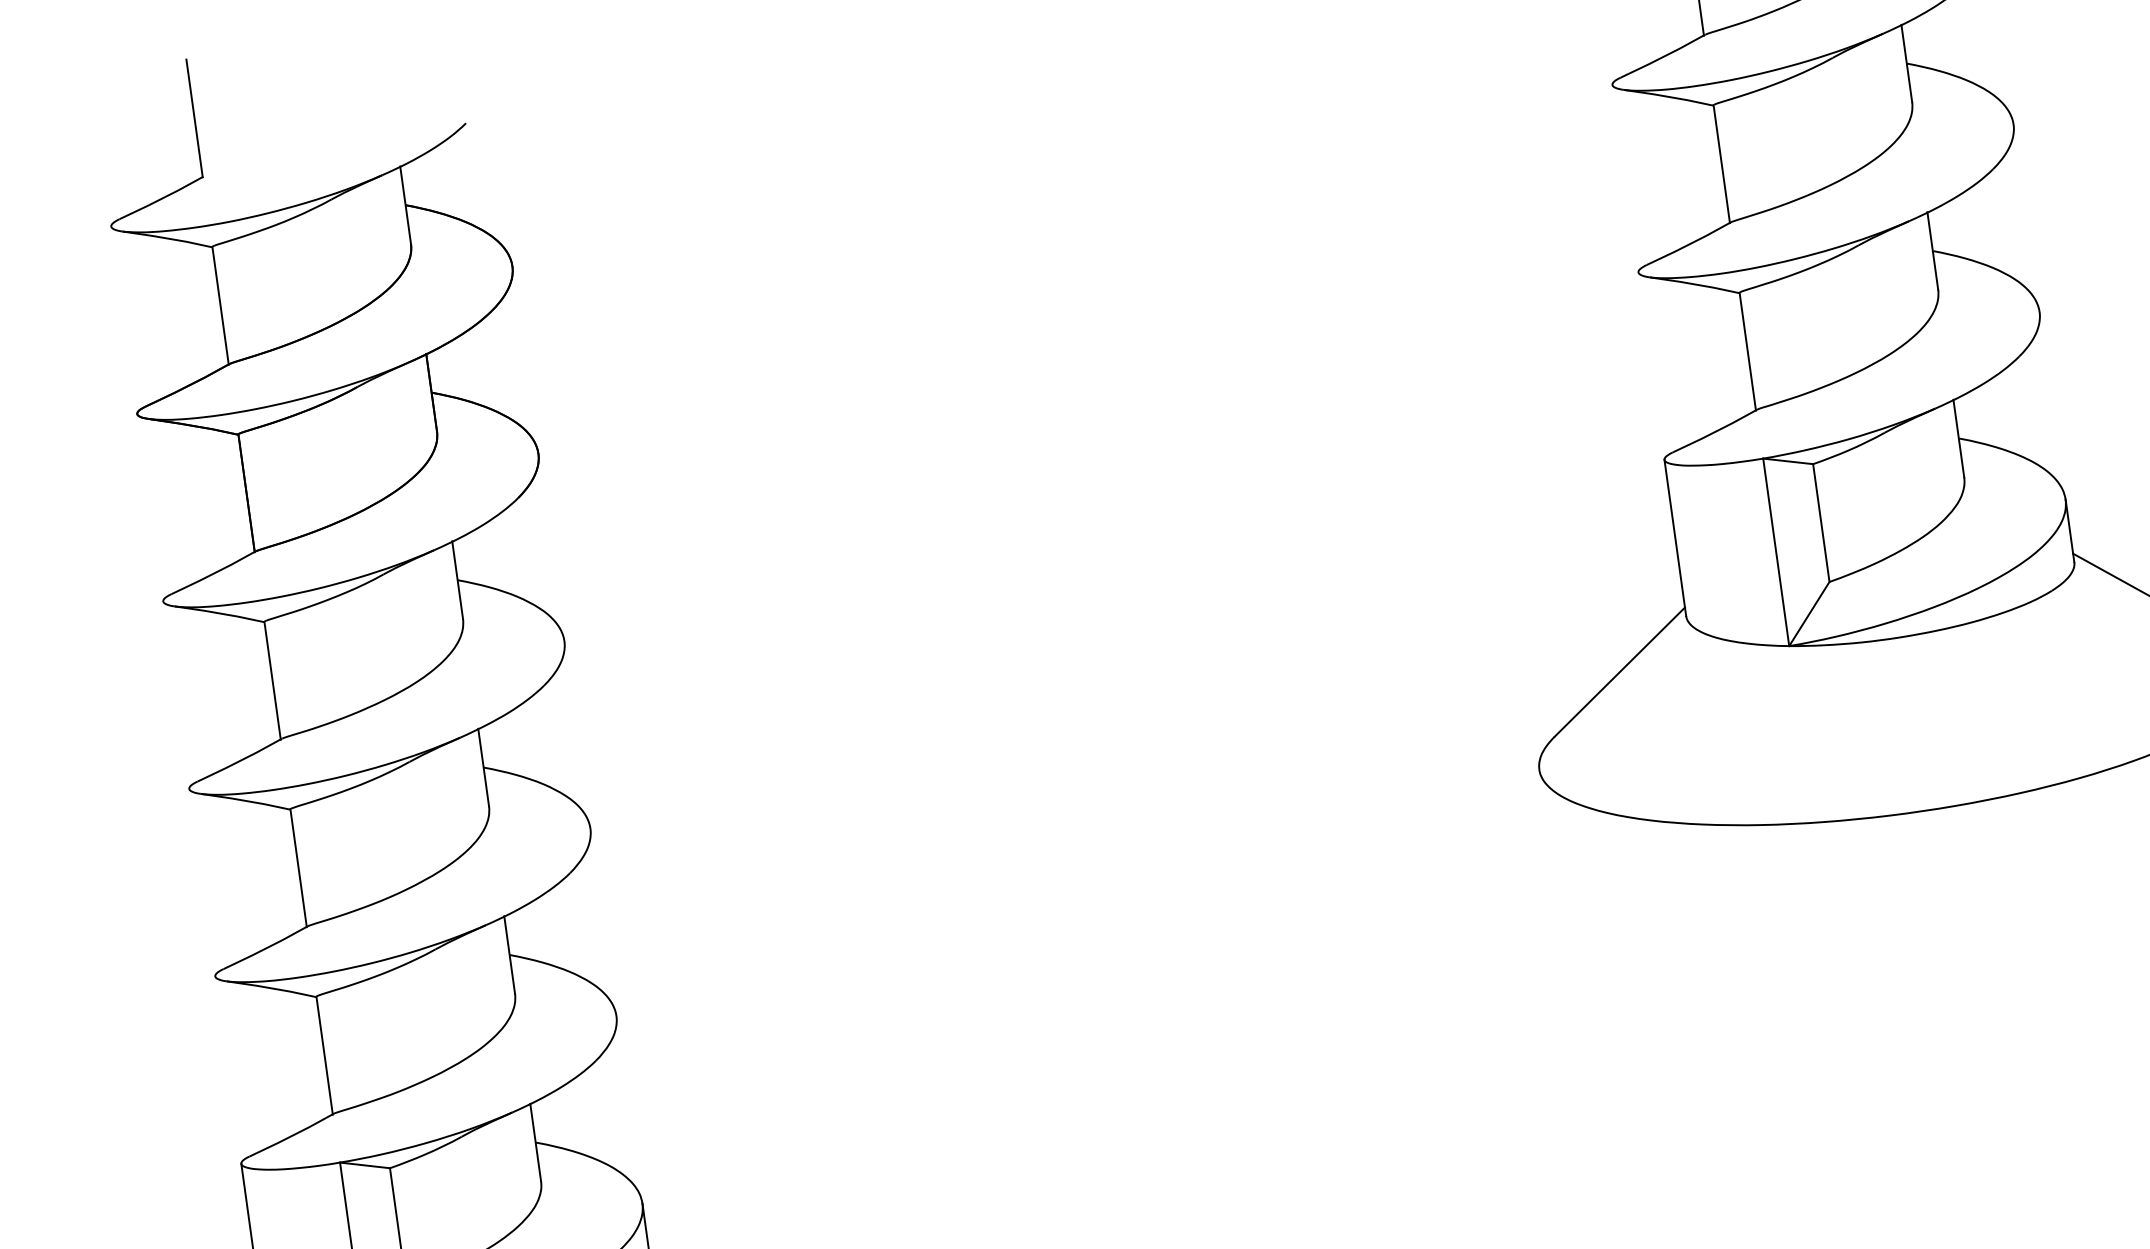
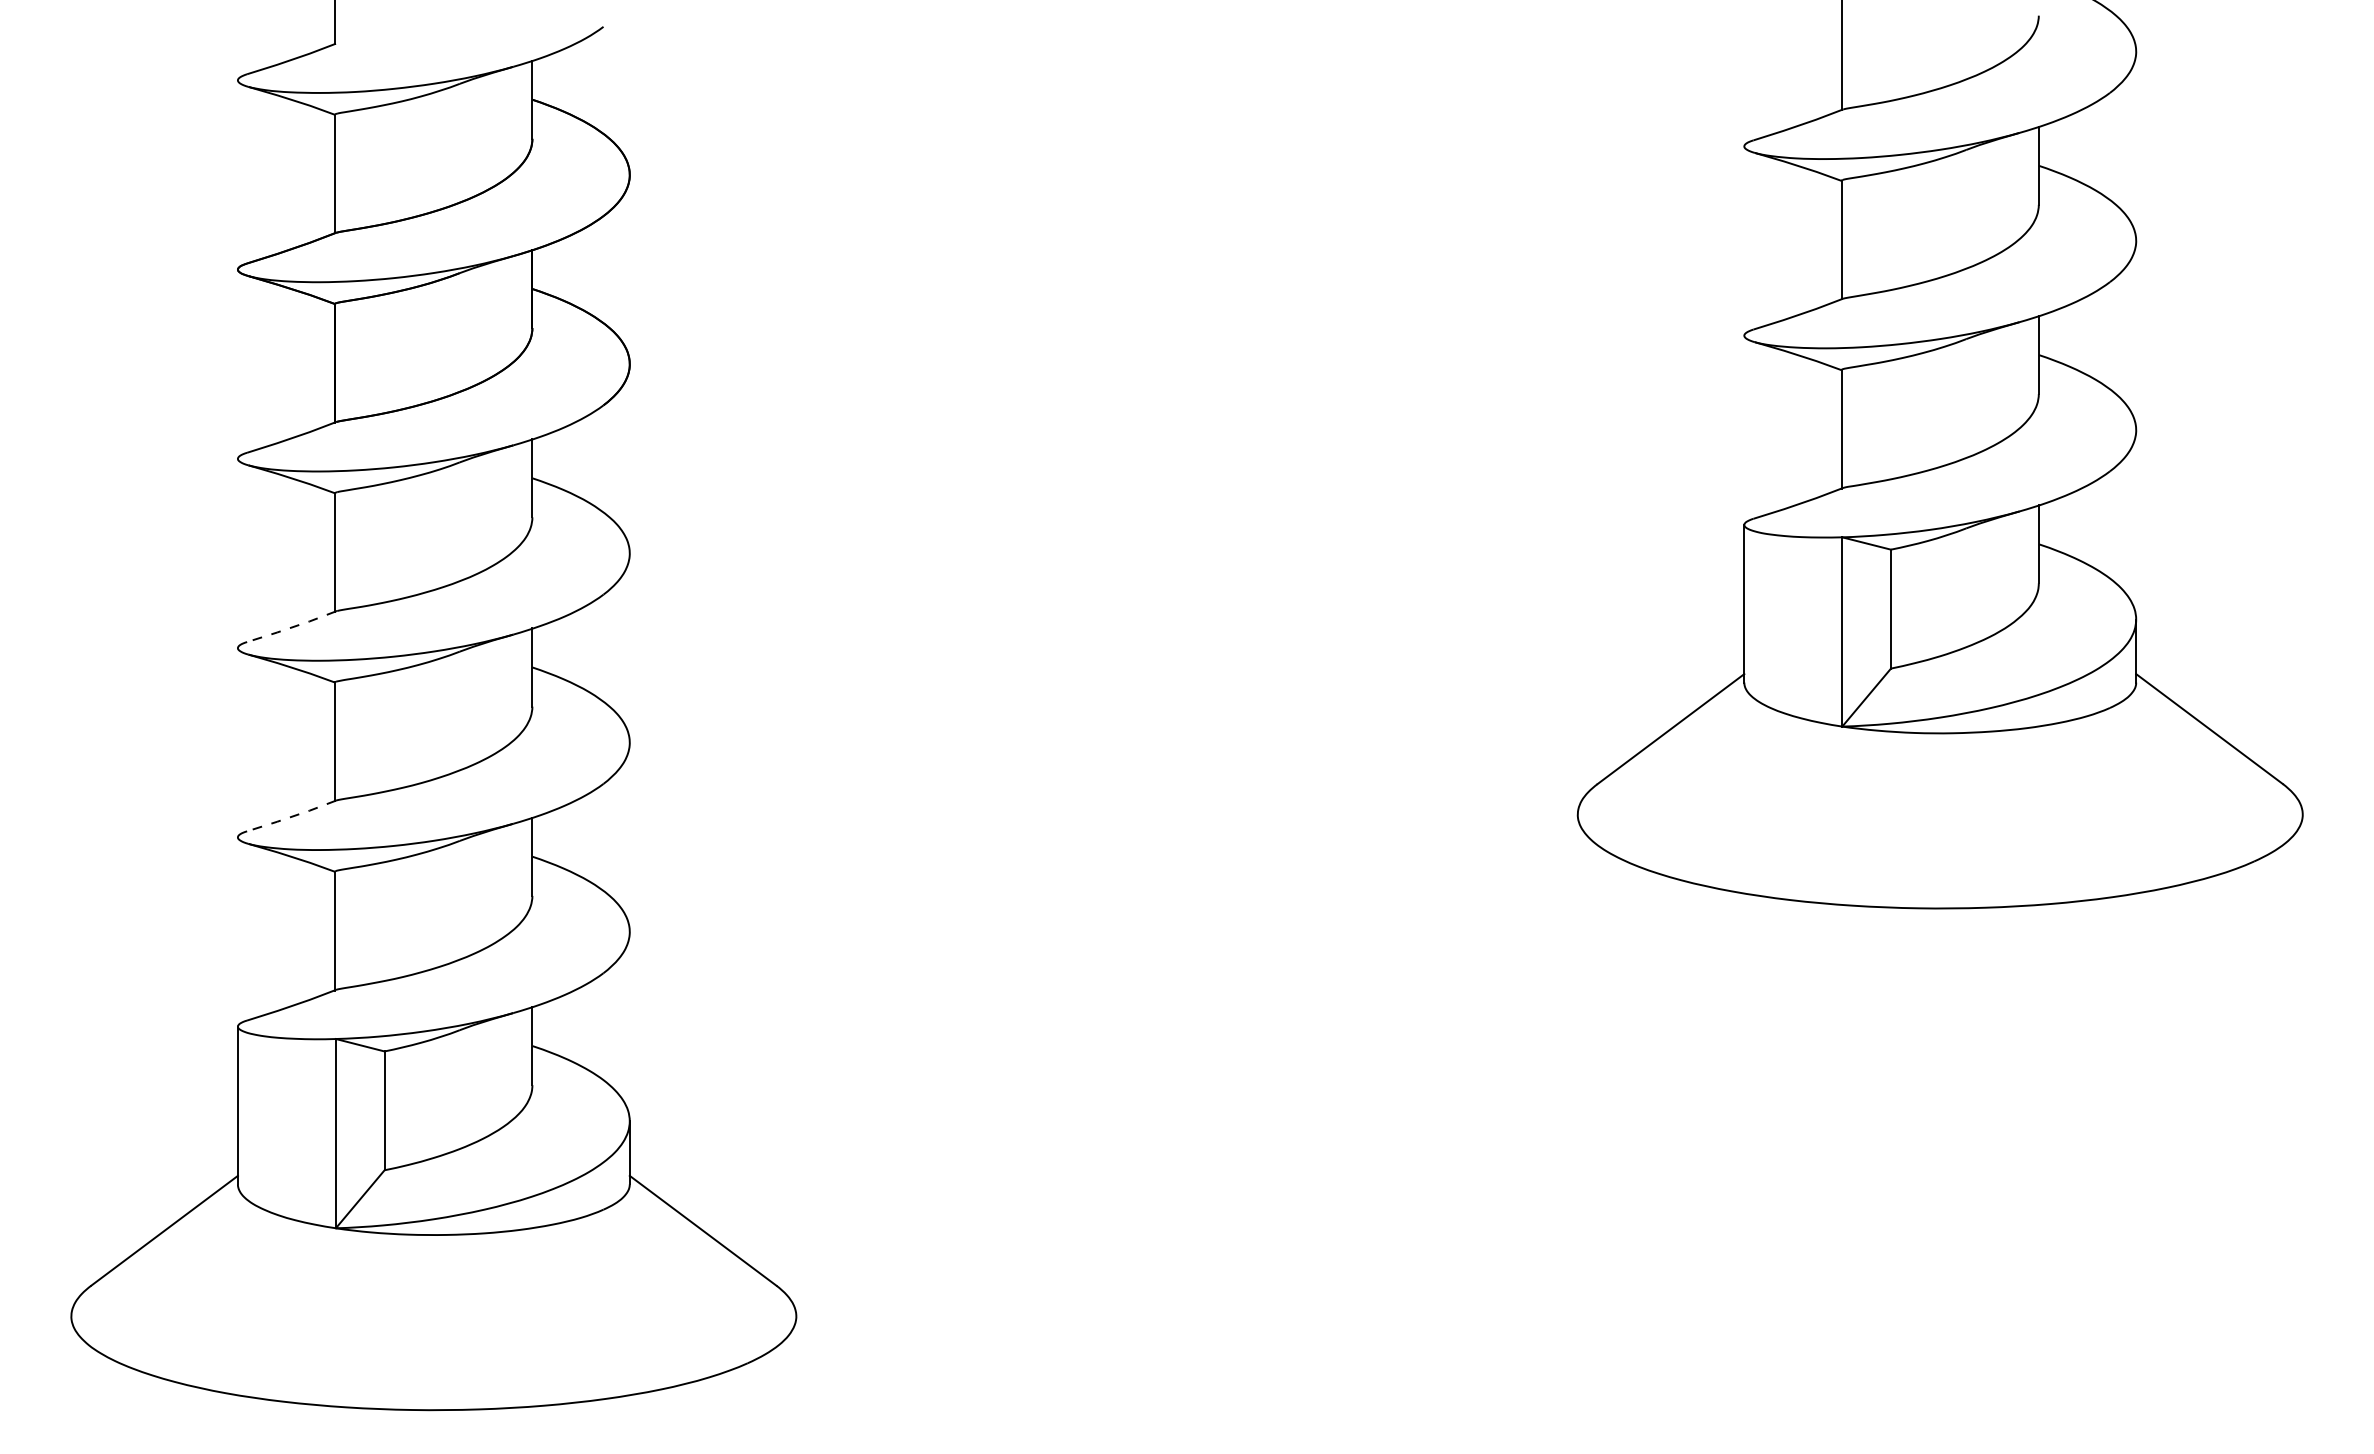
line: (240, 760) -> (292, 627), solid -> dashed
line: (266, 948) -> (292, 816), solid -> dashed

